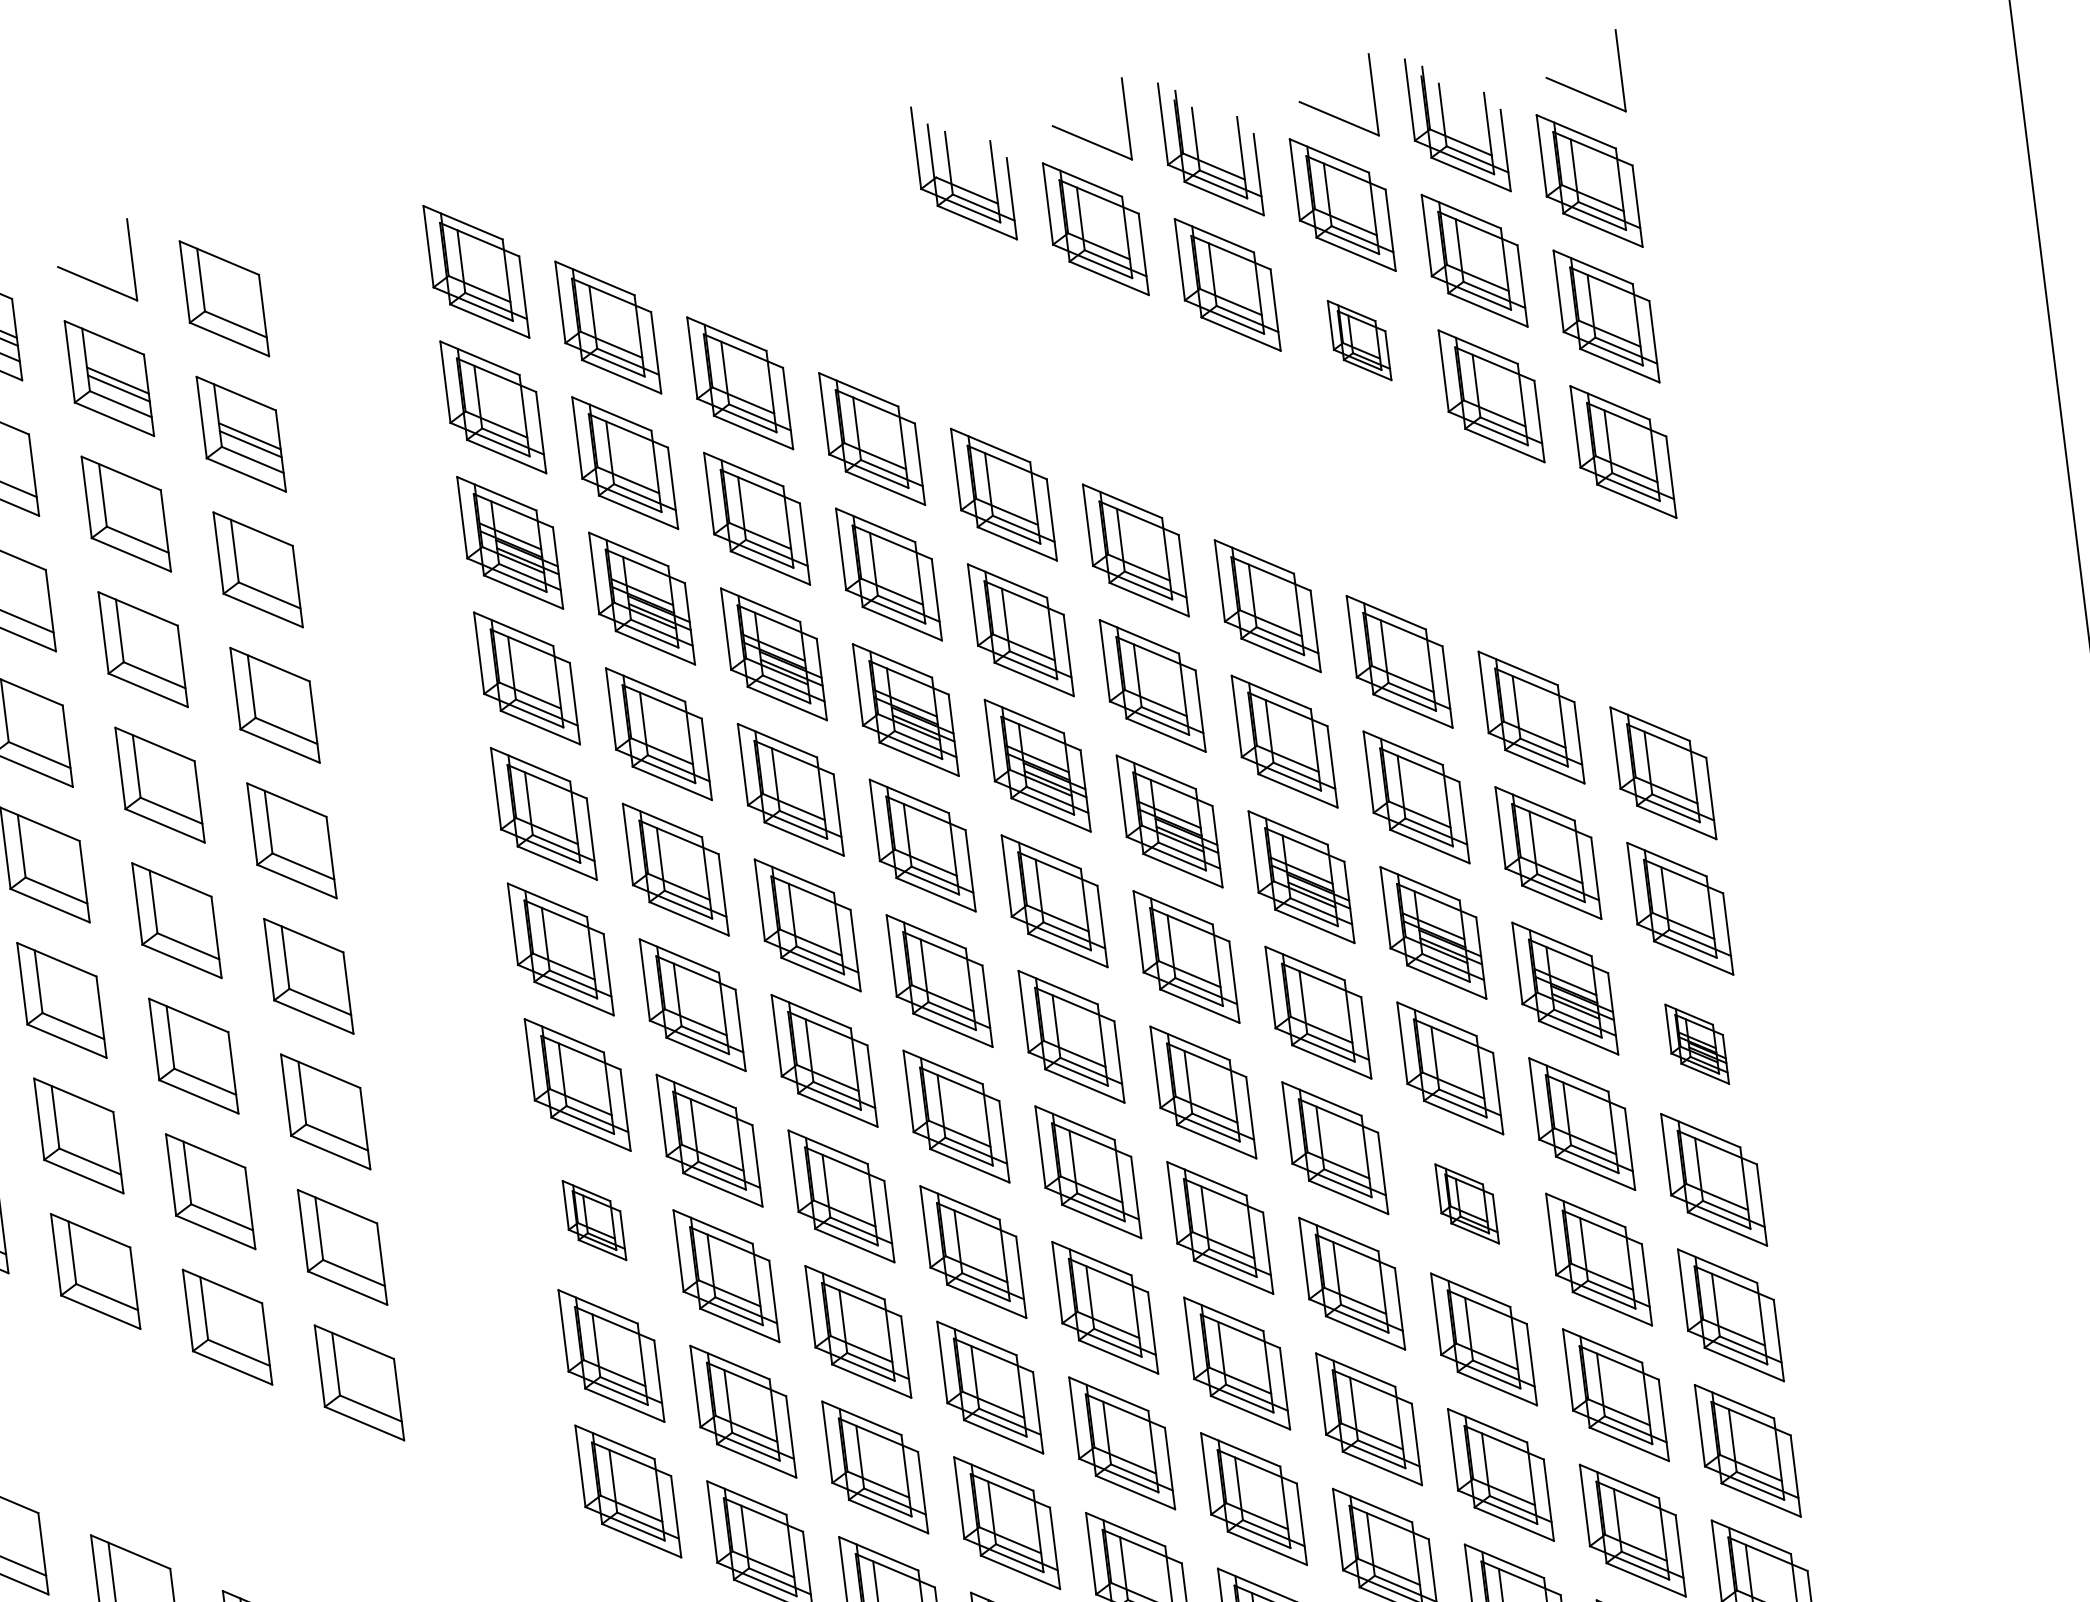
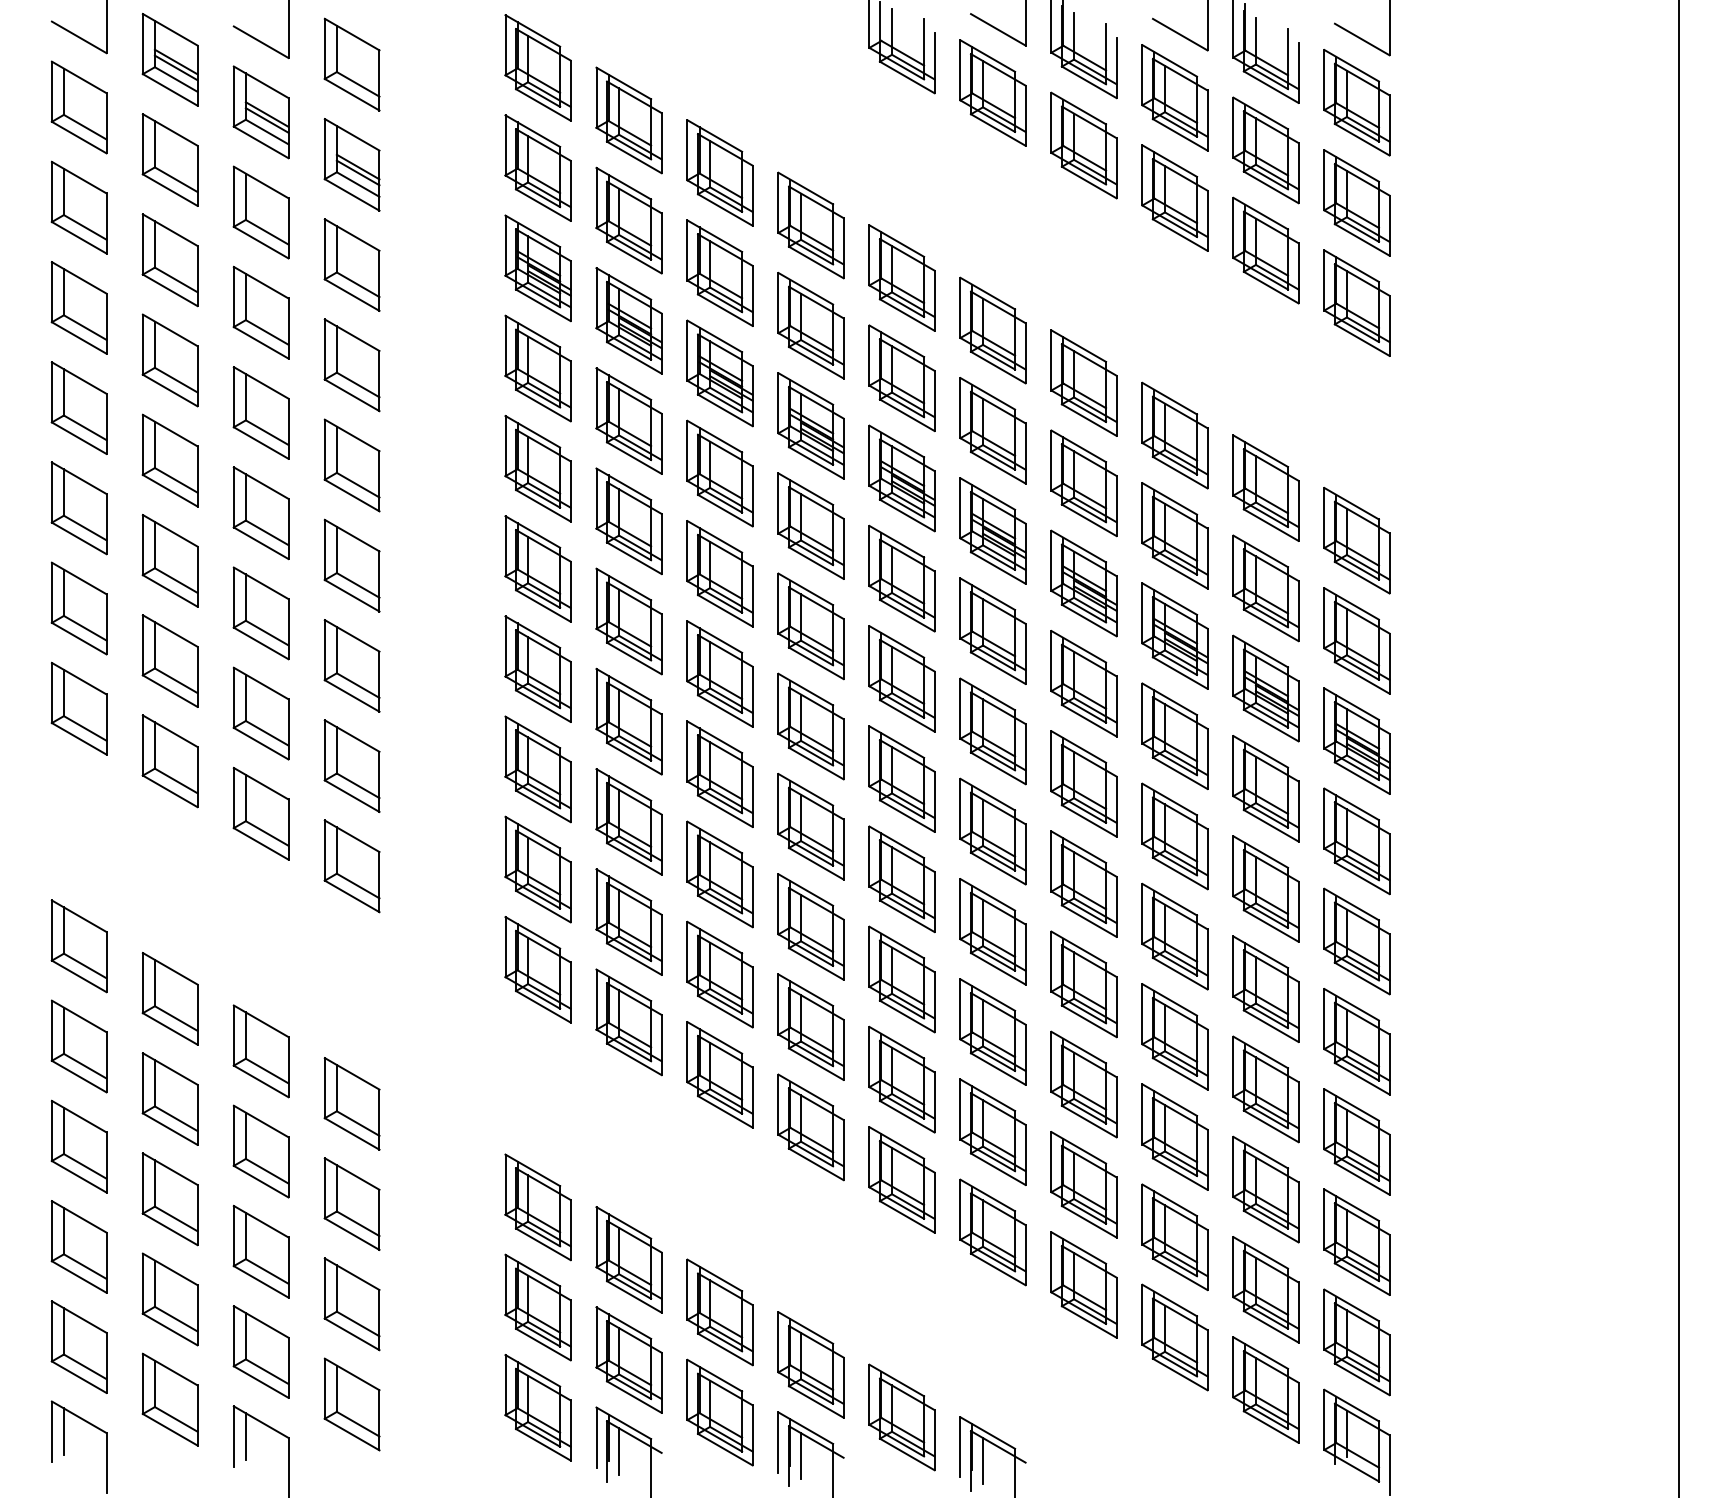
part: (1358, 339) -> (1174, 197), size x1.67
part: (1696, 1043) -> (1356, 740), size x1.67
part: (1466, 1204) -> (1174, 836), size x1.67
part: (593, 1220) -> (537, 769), size x1.67

